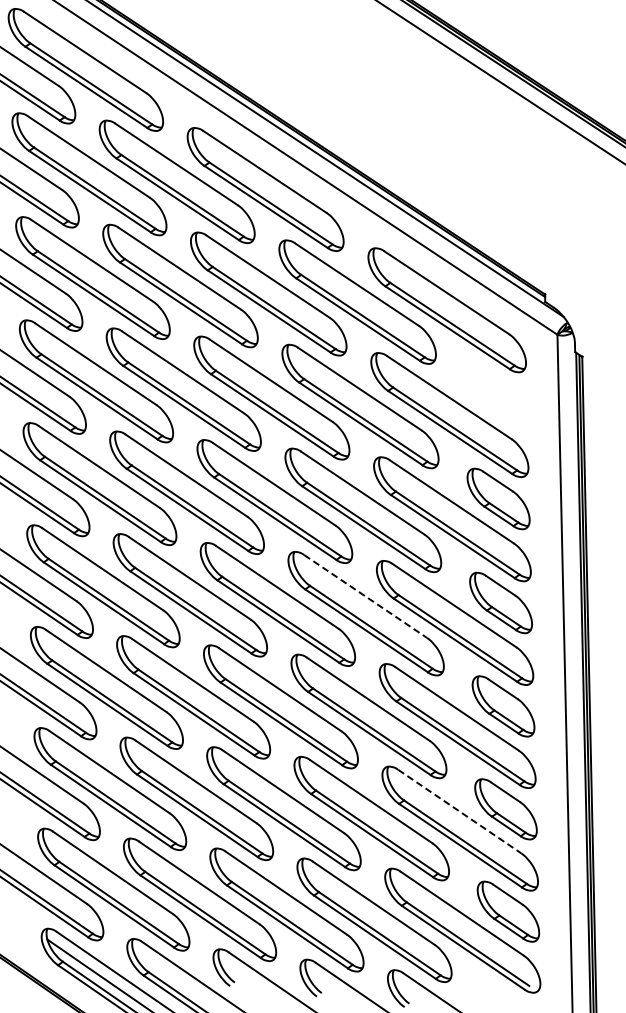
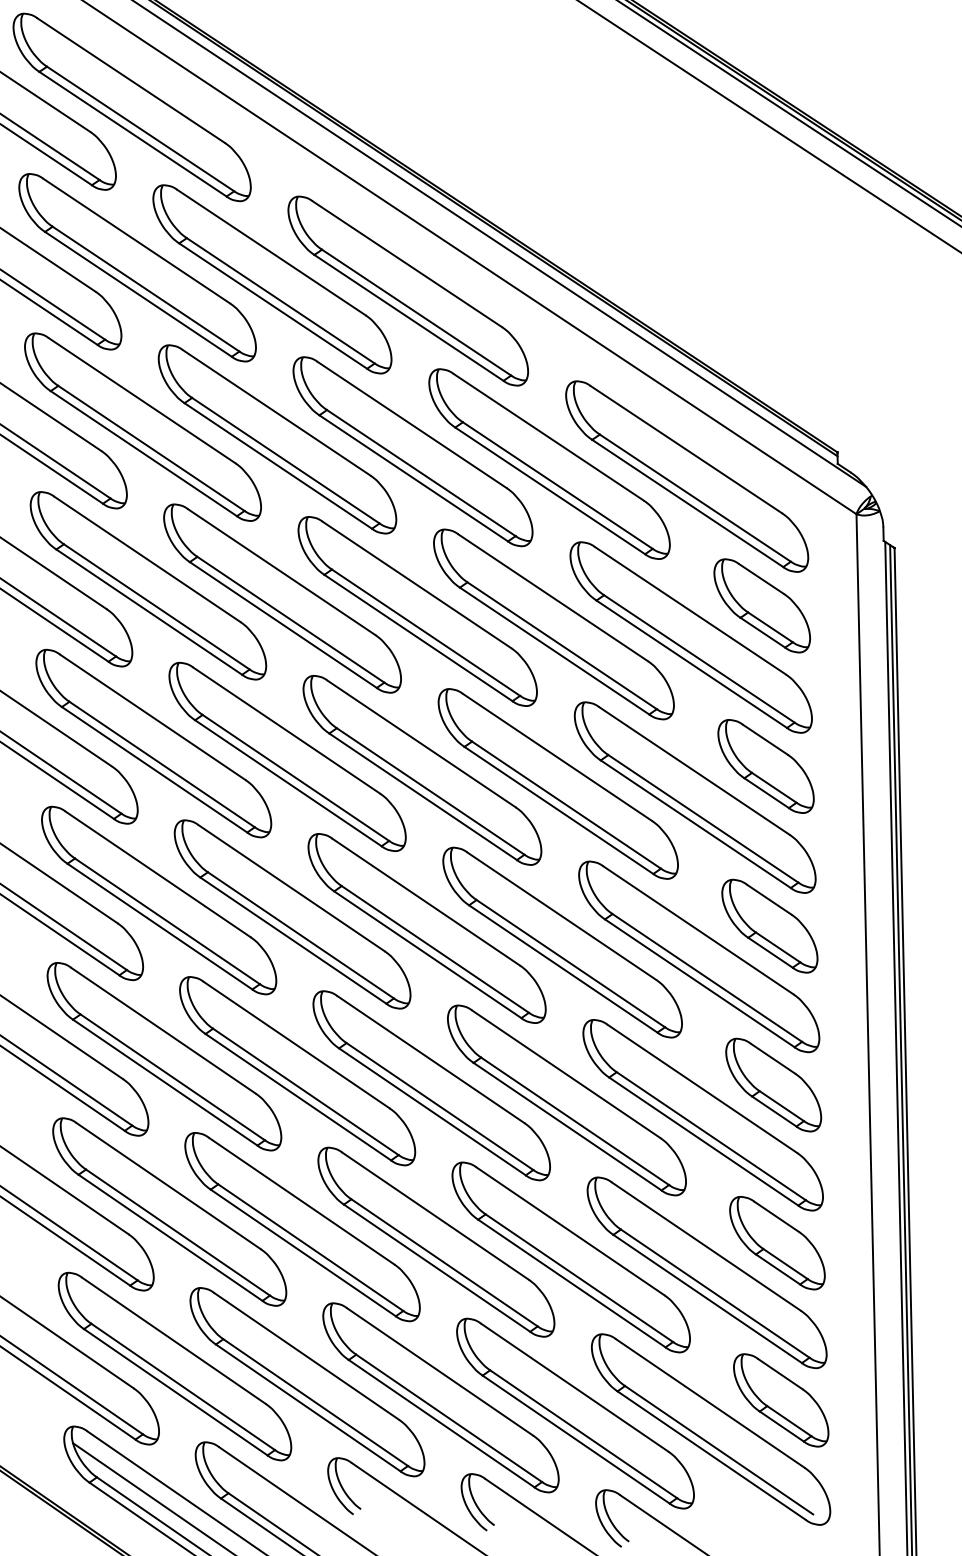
part: (496, 394) -> (762, 605), added
line: (366, 596) -> (563, 916), dashed -> solid
line: (460, 811) -> (707, 1246), dashed -> solid

